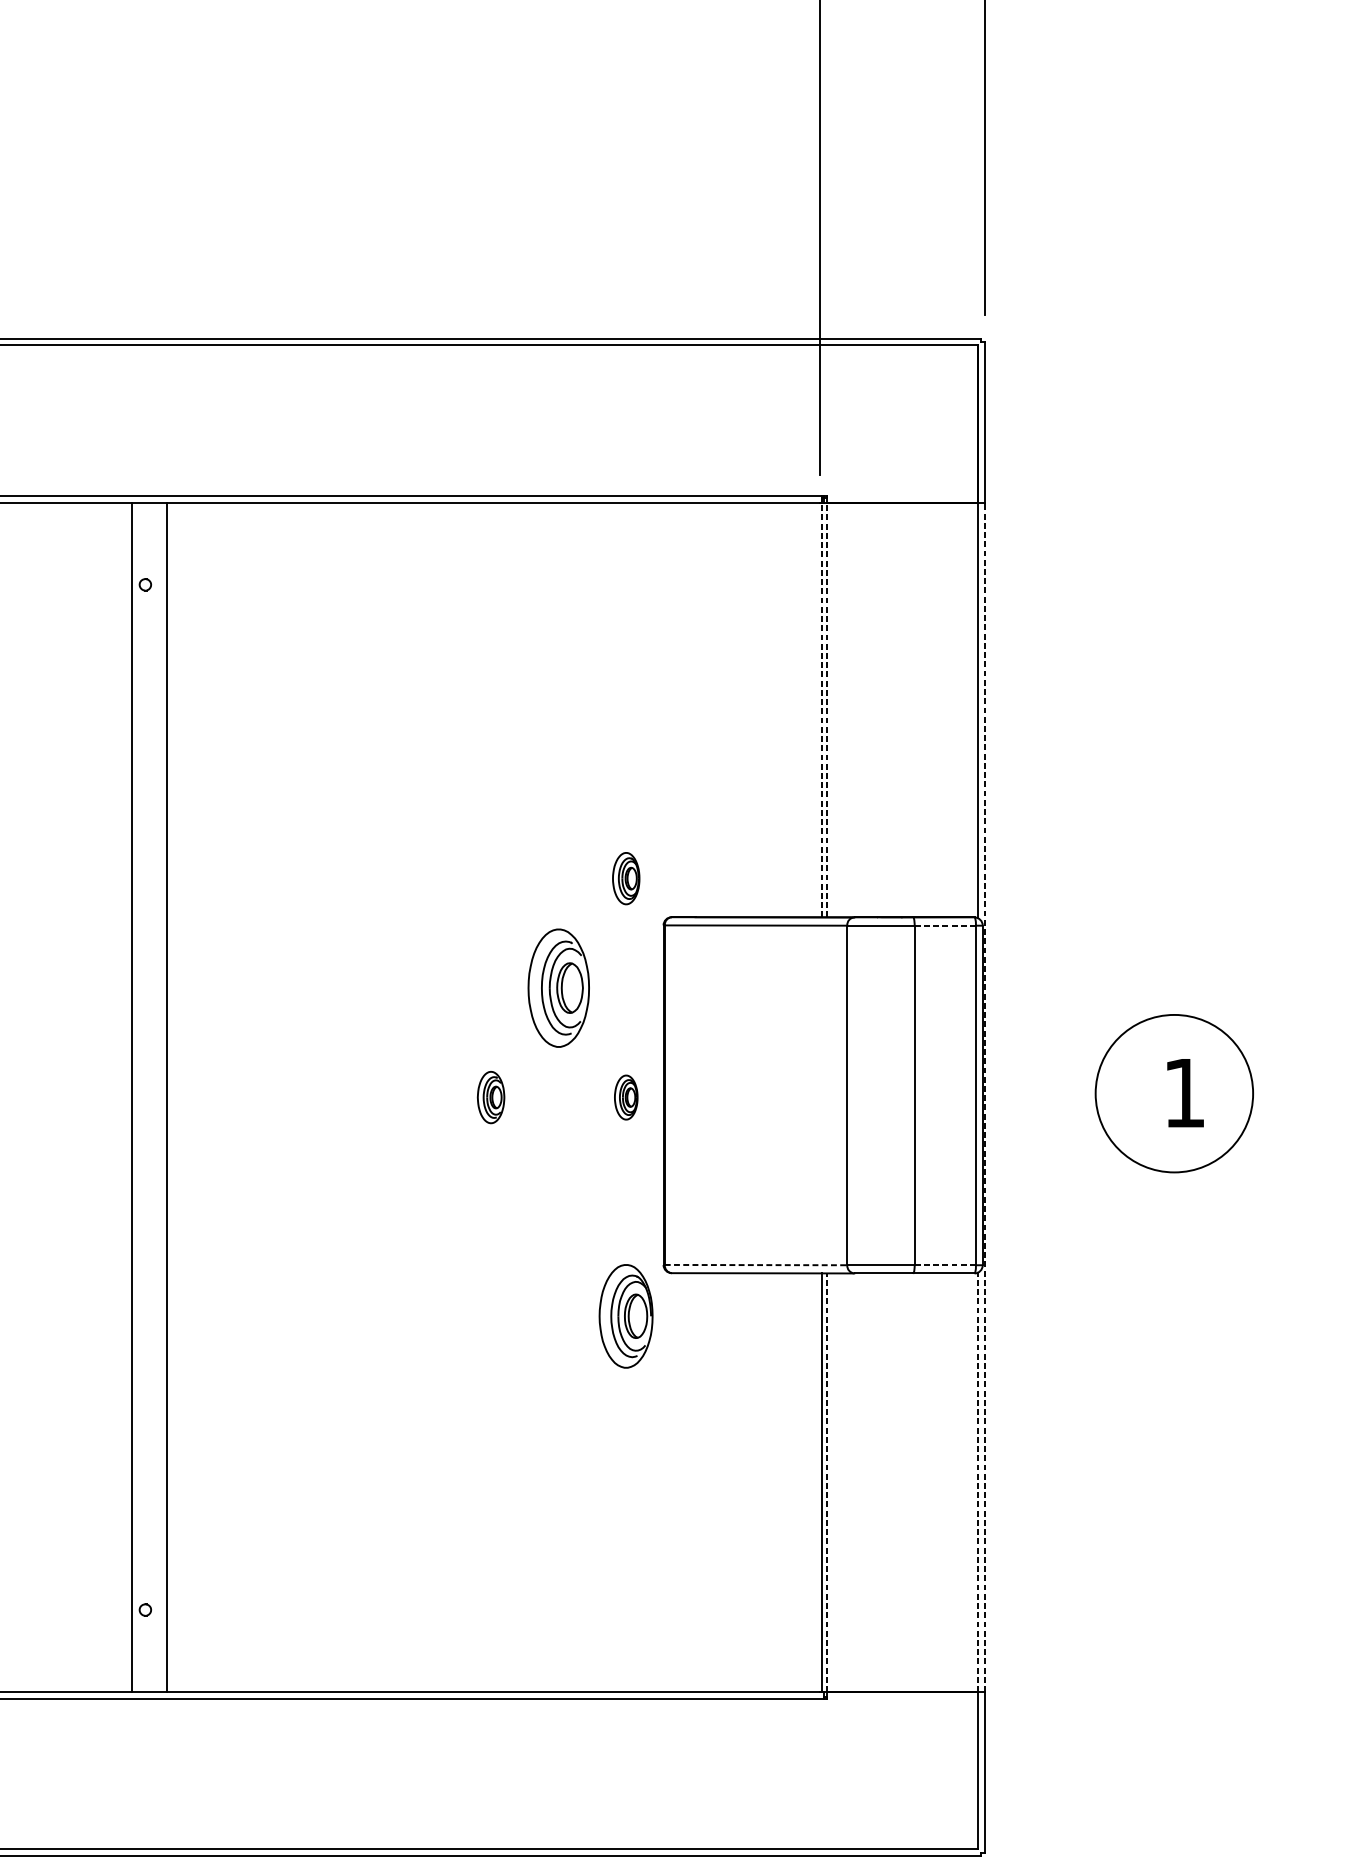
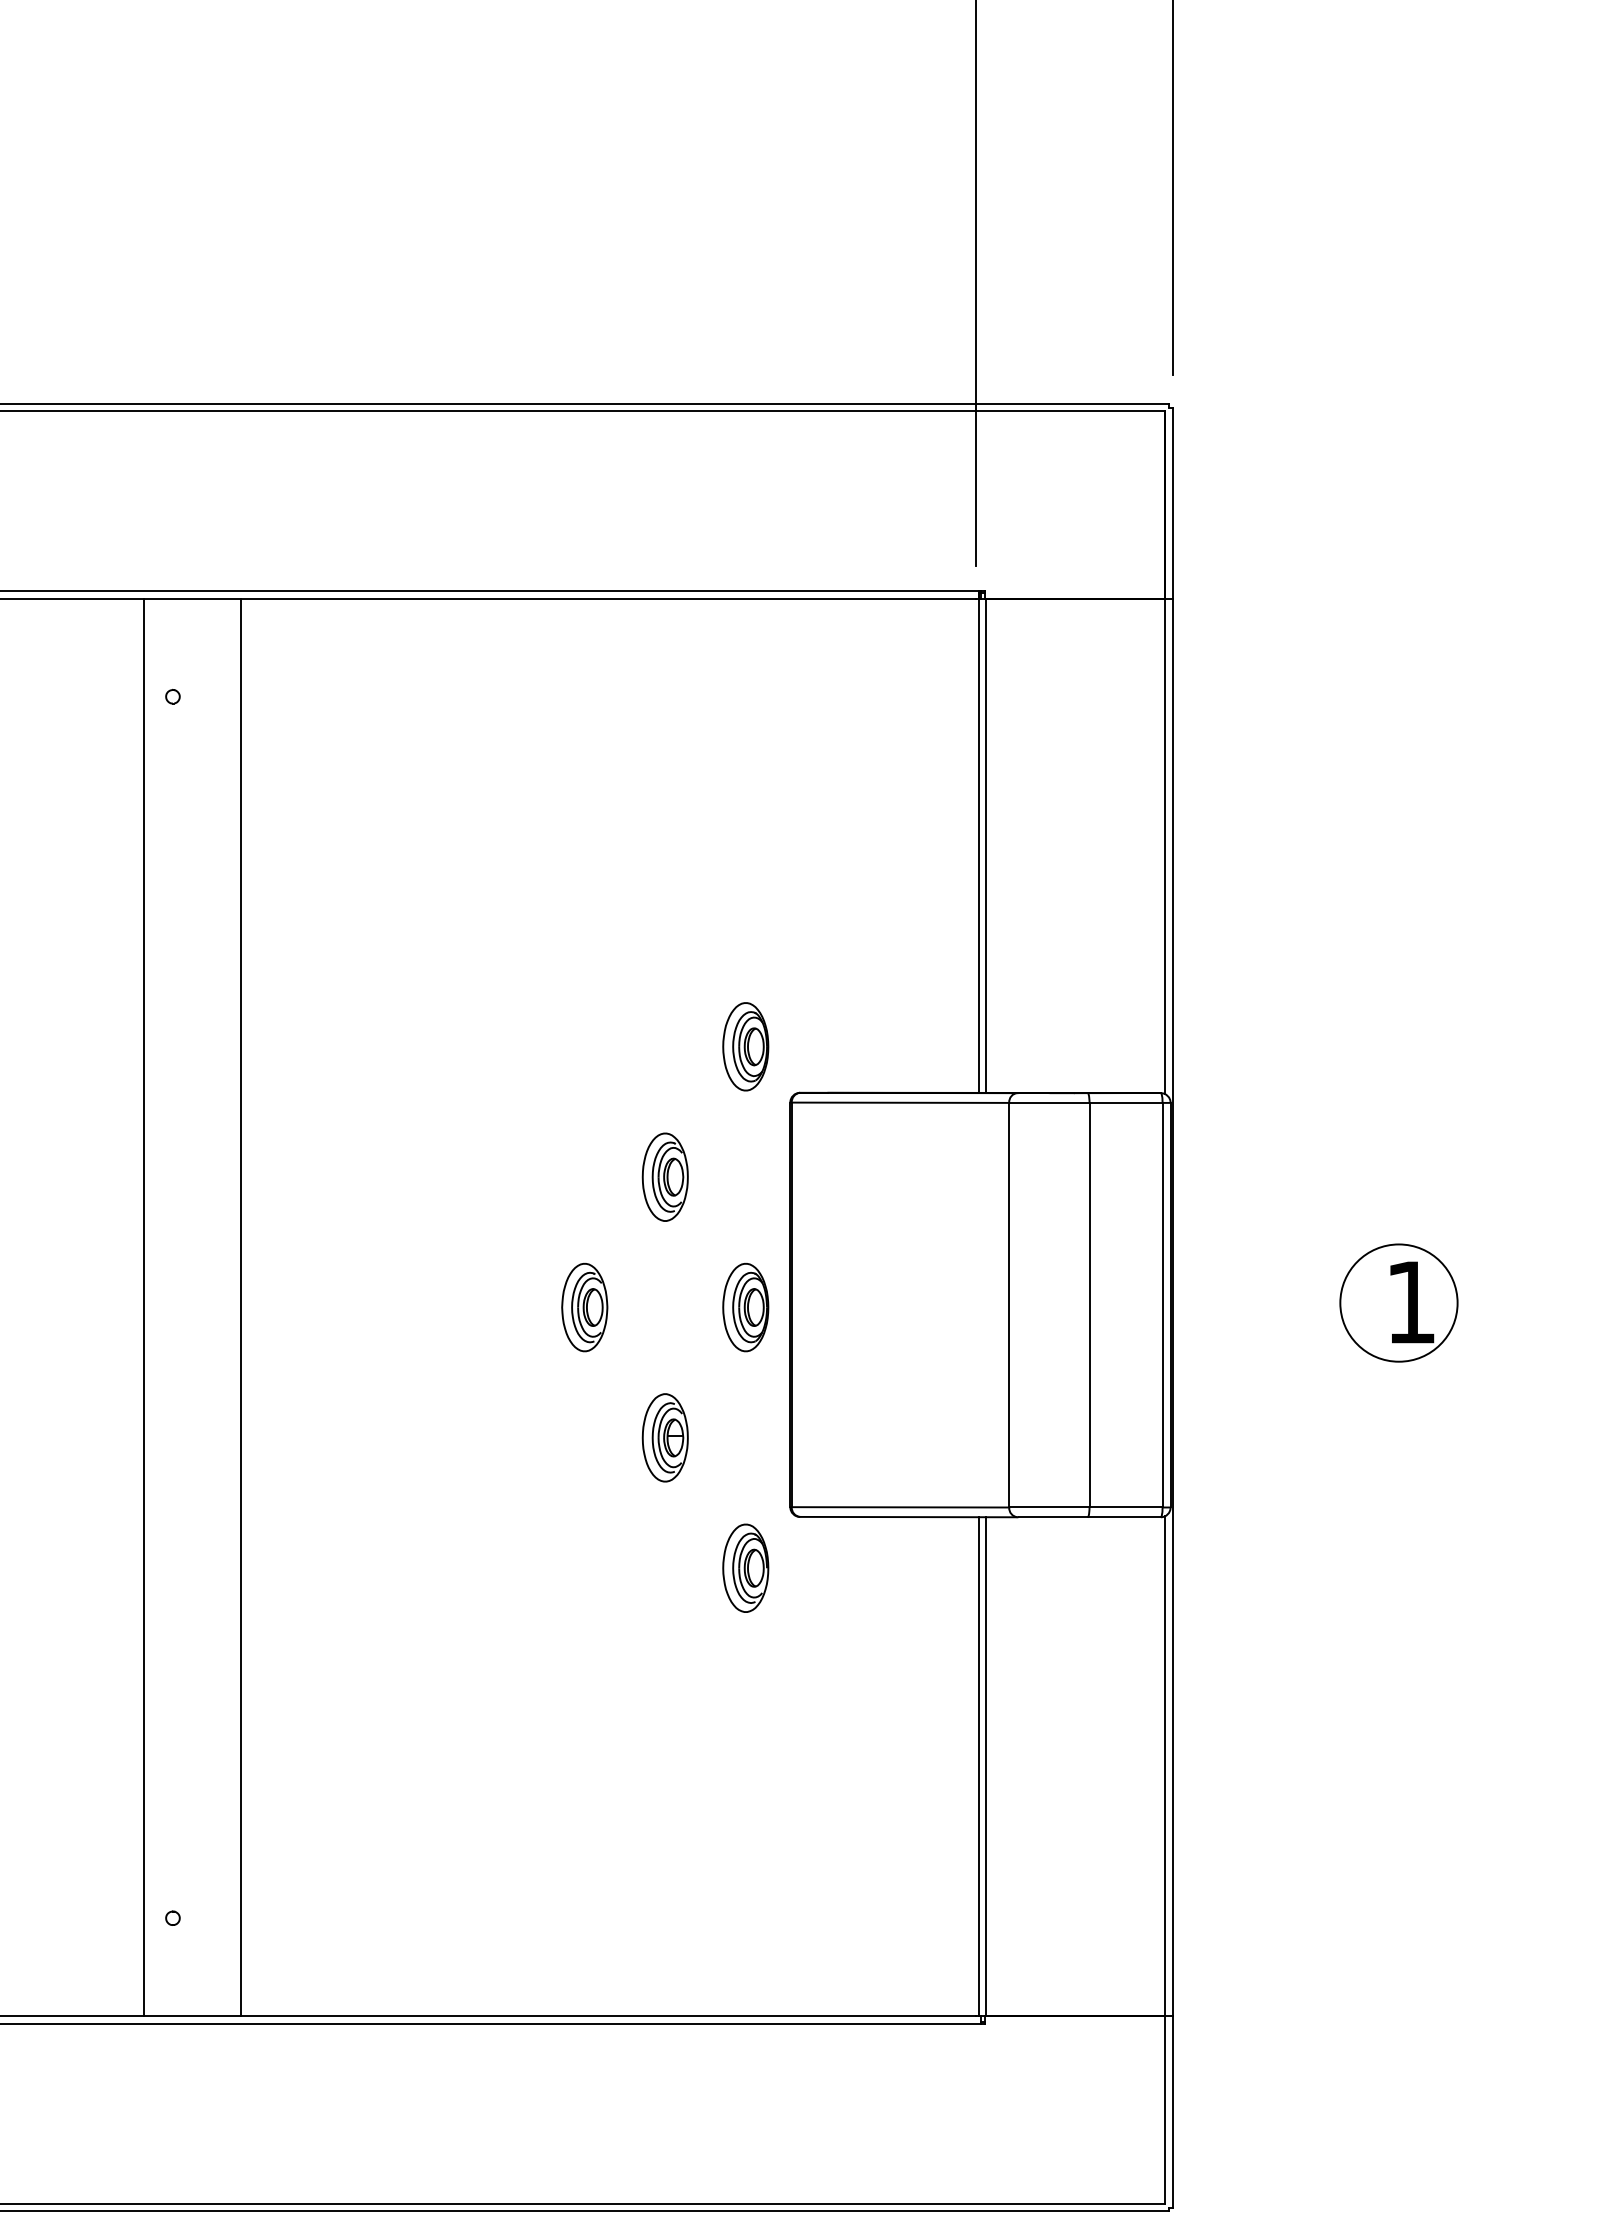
line: (821, 707) -> (978, 842), dashed -> solid
line: (827, 710) -> (985, 846), dashed -> solid
part: (625, 878) -> (745, 1046), size x1.43
line: (945, 925) -> (1126, 1102), dashed -> solid
part: (557, 987) -> (664, 1176), size x0.62
circle: (1174, 1093) -> (1398, 1302), size x0.62
line: (984, 1096) -> (1172, 1306), dashed -> solid
line: (132, 1097) -> (241, 1307), moved
line: (166, 1097) -> (143, 1307), moved
part: (490, 1097) -> (584, 1307), size x1.43
part: (625, 1097) -> (745, 1307), size x1.67
part: (557, 1206) -> (664, 1437), added
line: (756, 1265) -> (900, 1507), dashed -> solid
line: (945, 1265) -> (1126, 1507), dashed -> solid
part: (625, 1315) -> (745, 1567), size x0.71
line: (827, 1482) -> (985, 1766), dashed -> solid
line: (977, 1482) -> (1164, 1766), dashed -> solid

